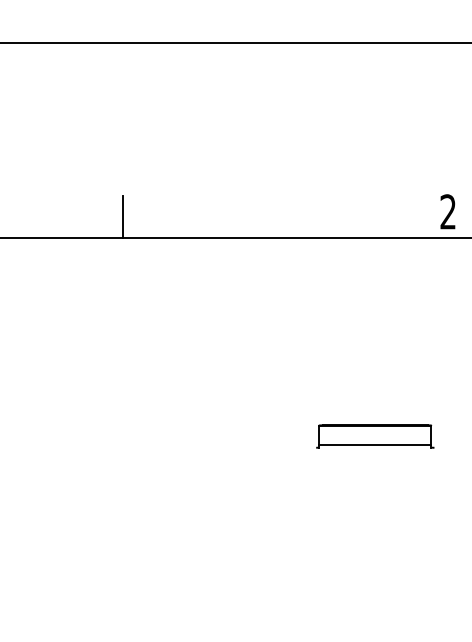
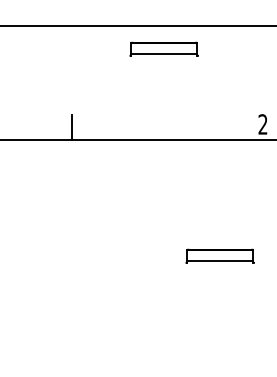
part: (278, 82) -> (163, 48), added

